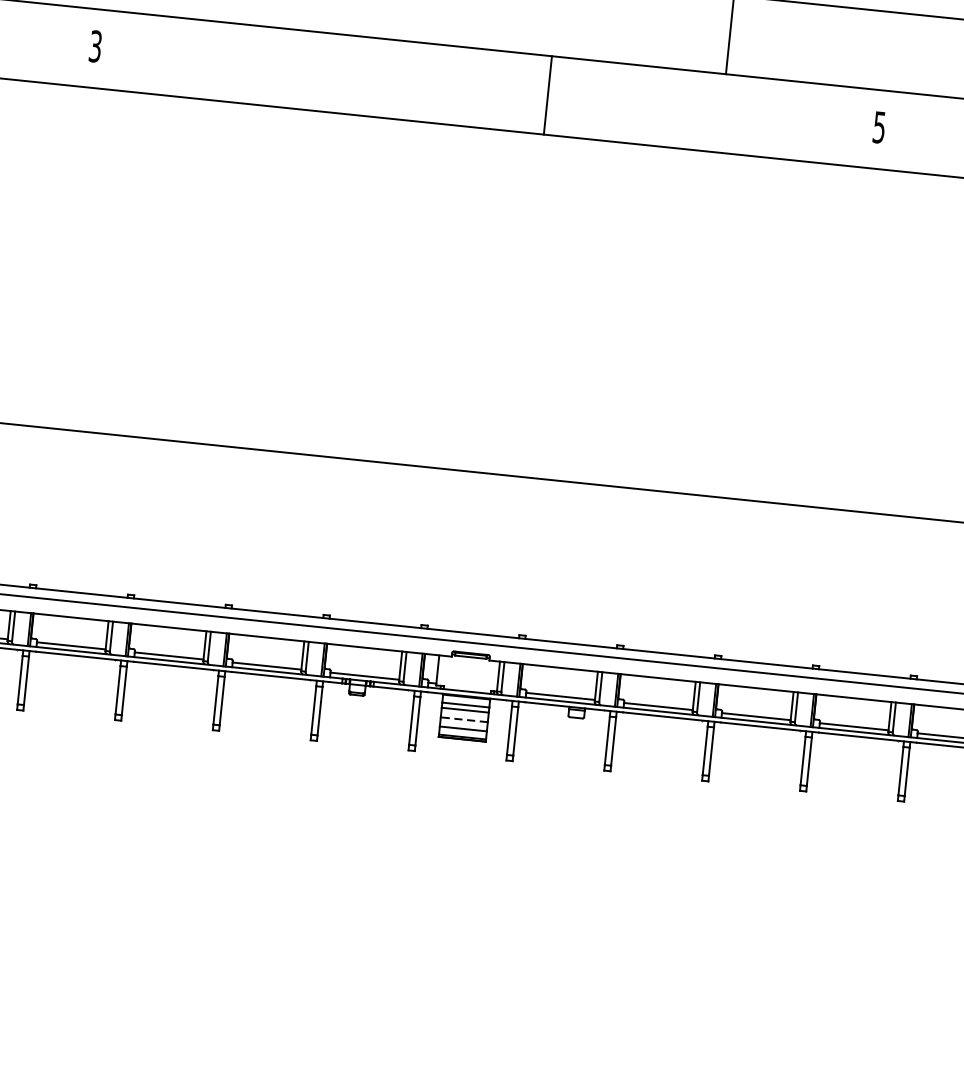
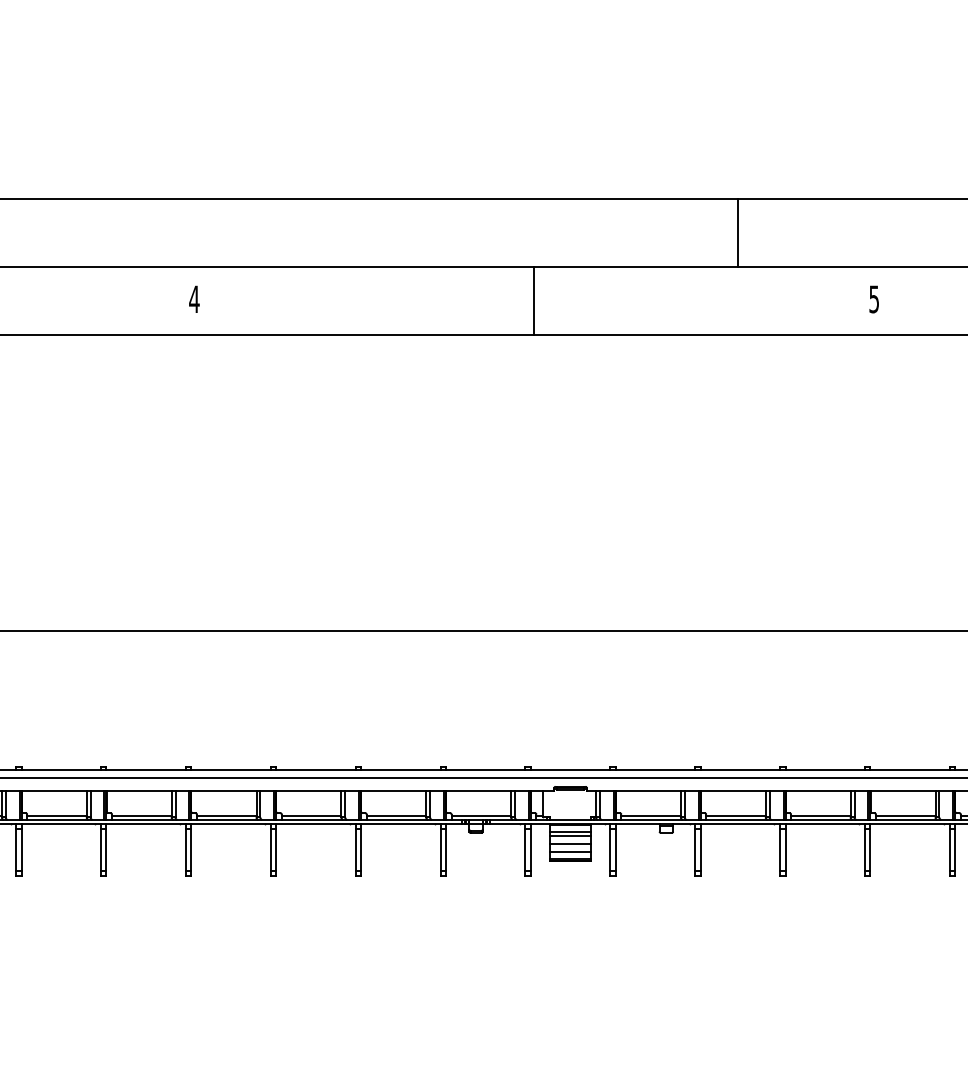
text: (95, 46) -> (194, 299), 3 -> 4
line: (547, 95) -> (533, 301), moved
line: (464, 719) -> (570, 844), dashed -> solid

